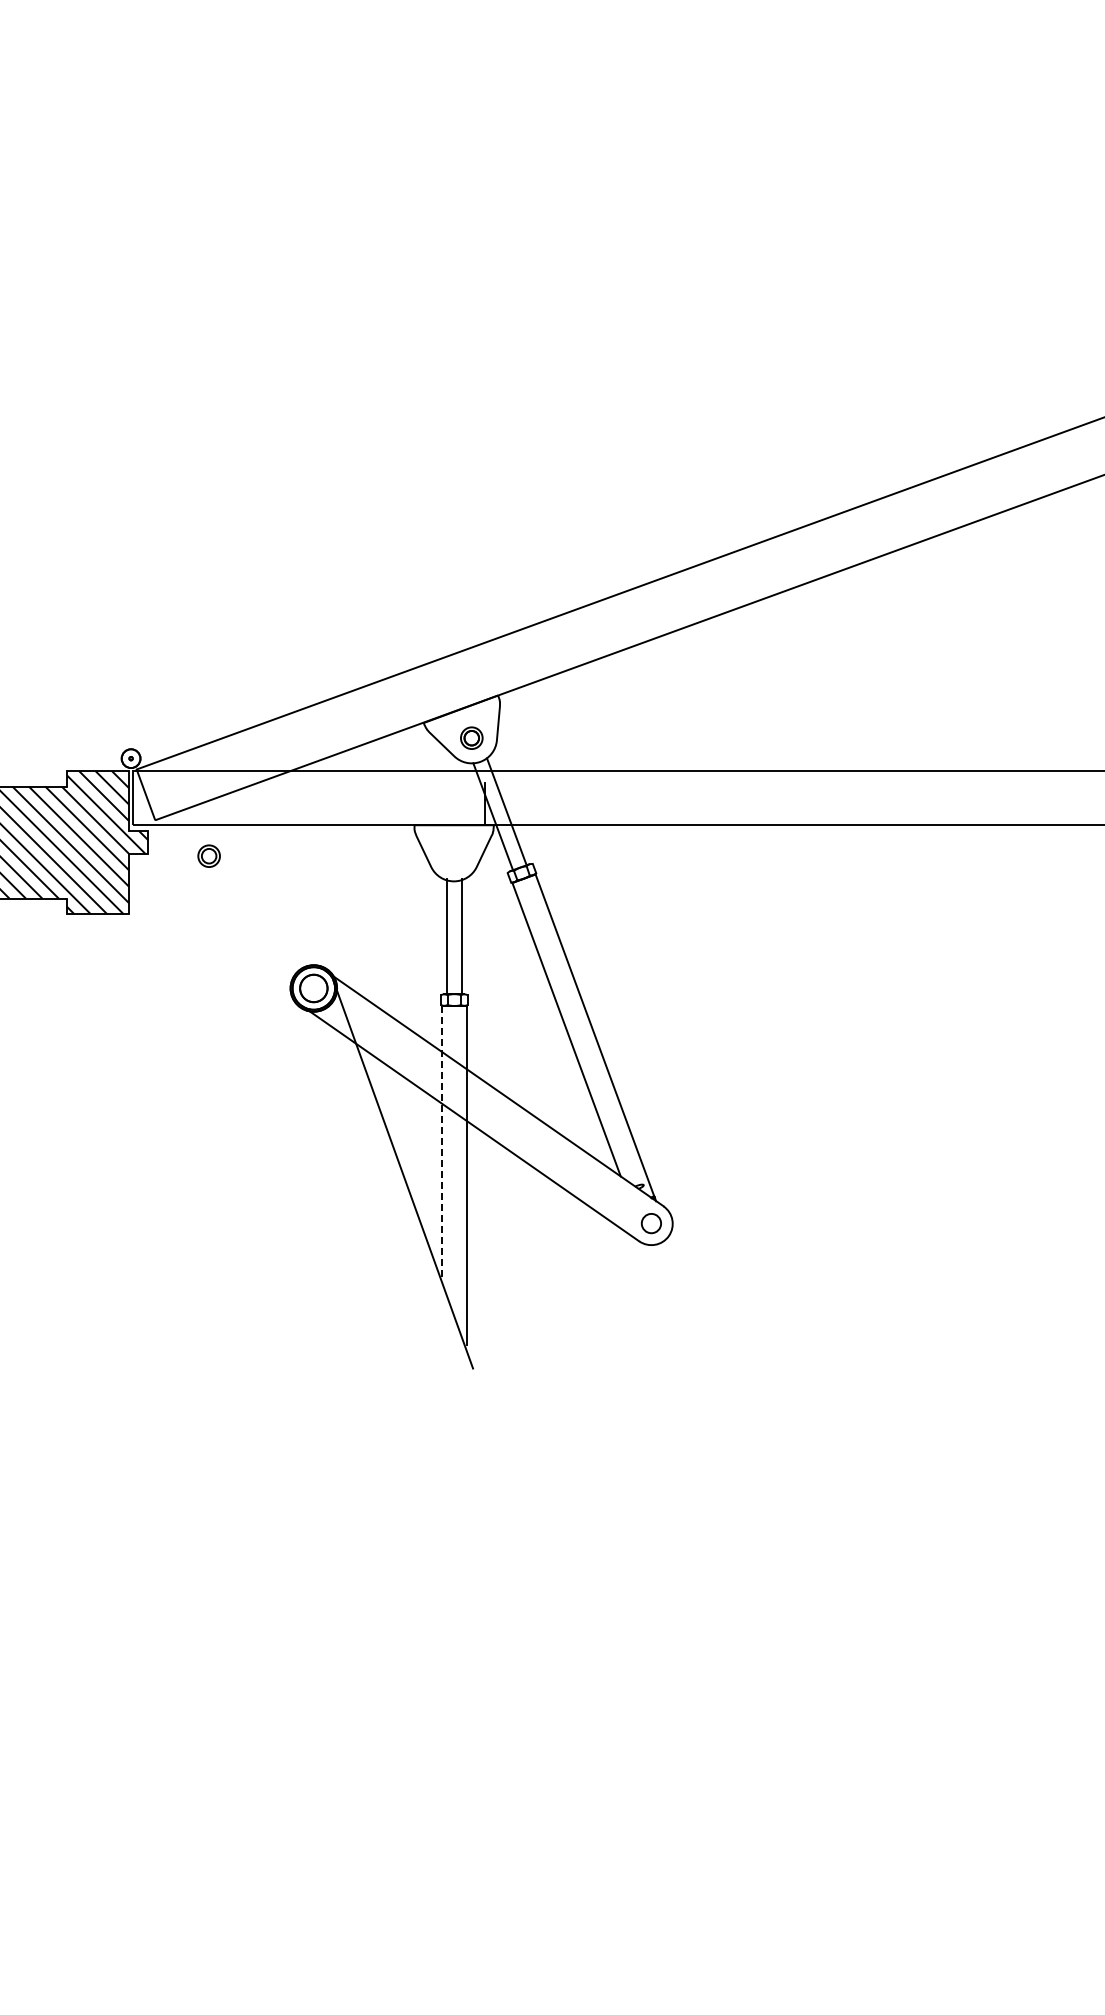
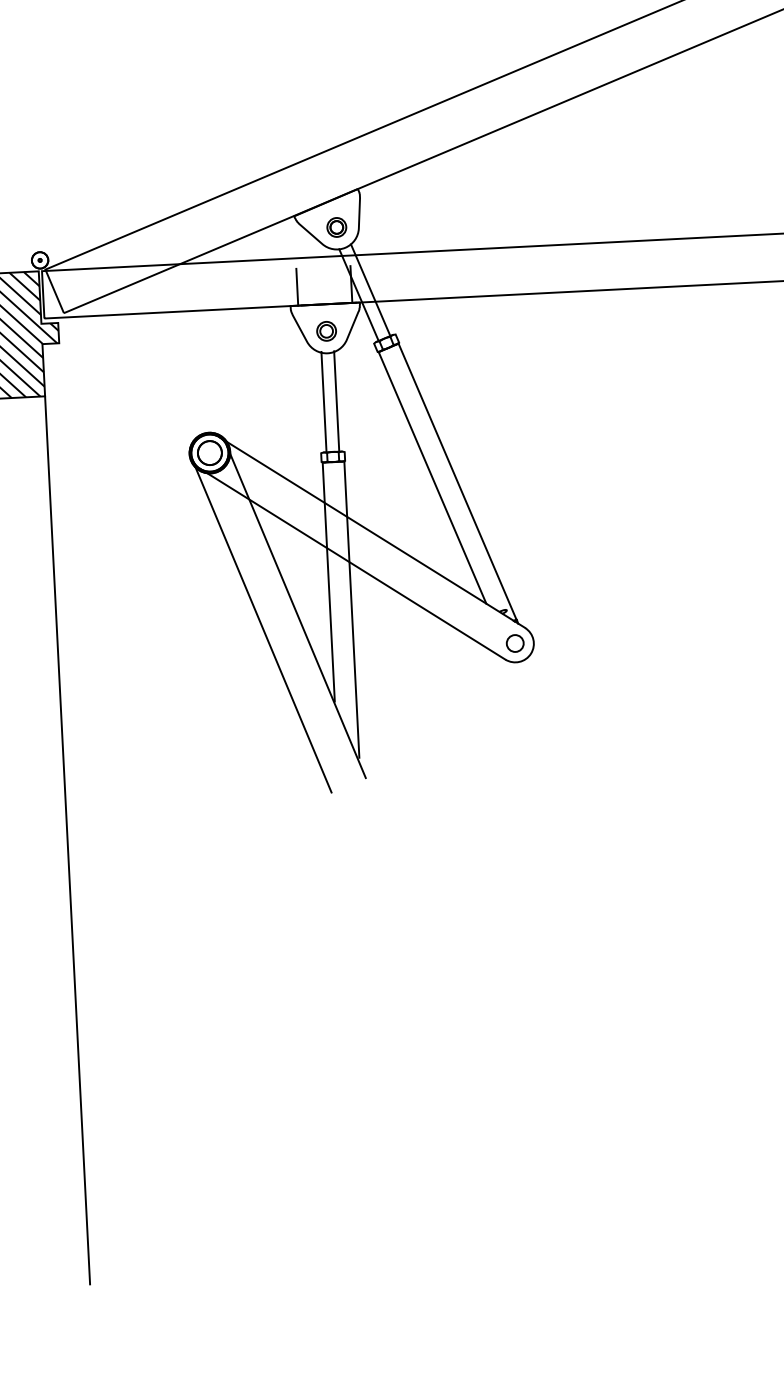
line: (423, 804) -> (297, 287), added
part: (208, 855) -> (326, 330), moved
line: (442, 1142) -> (329, 581), dashed -> solid
line: (363, 1189) -> (262, 626), added
line: (128, 1422) -> (67, 840), added

